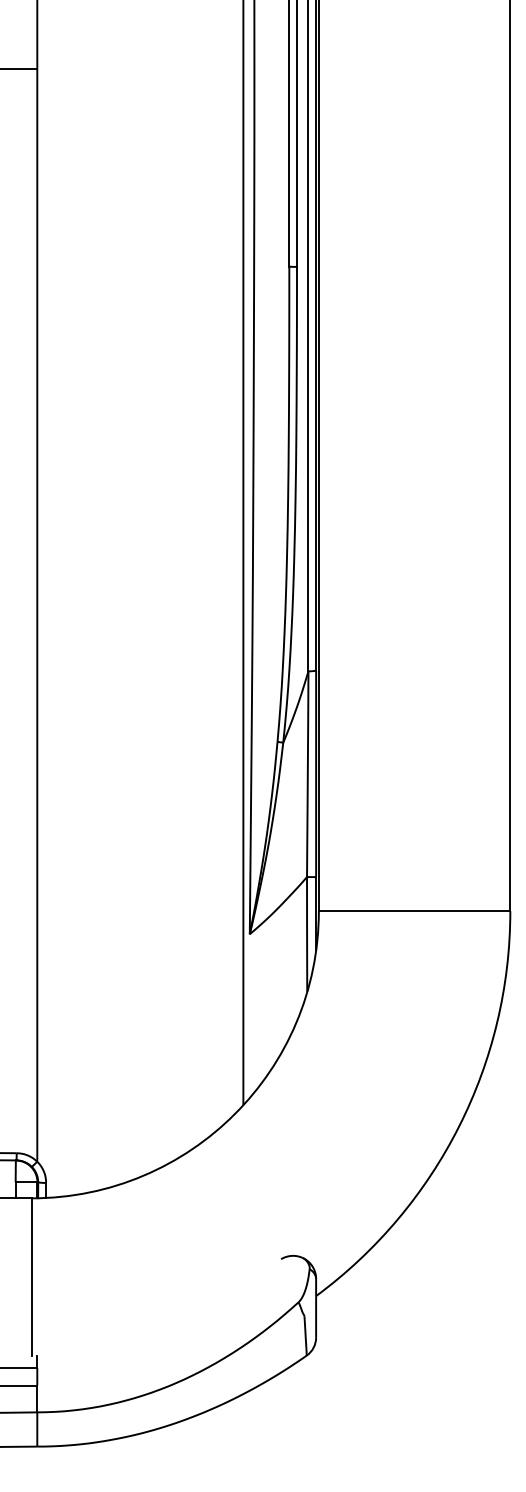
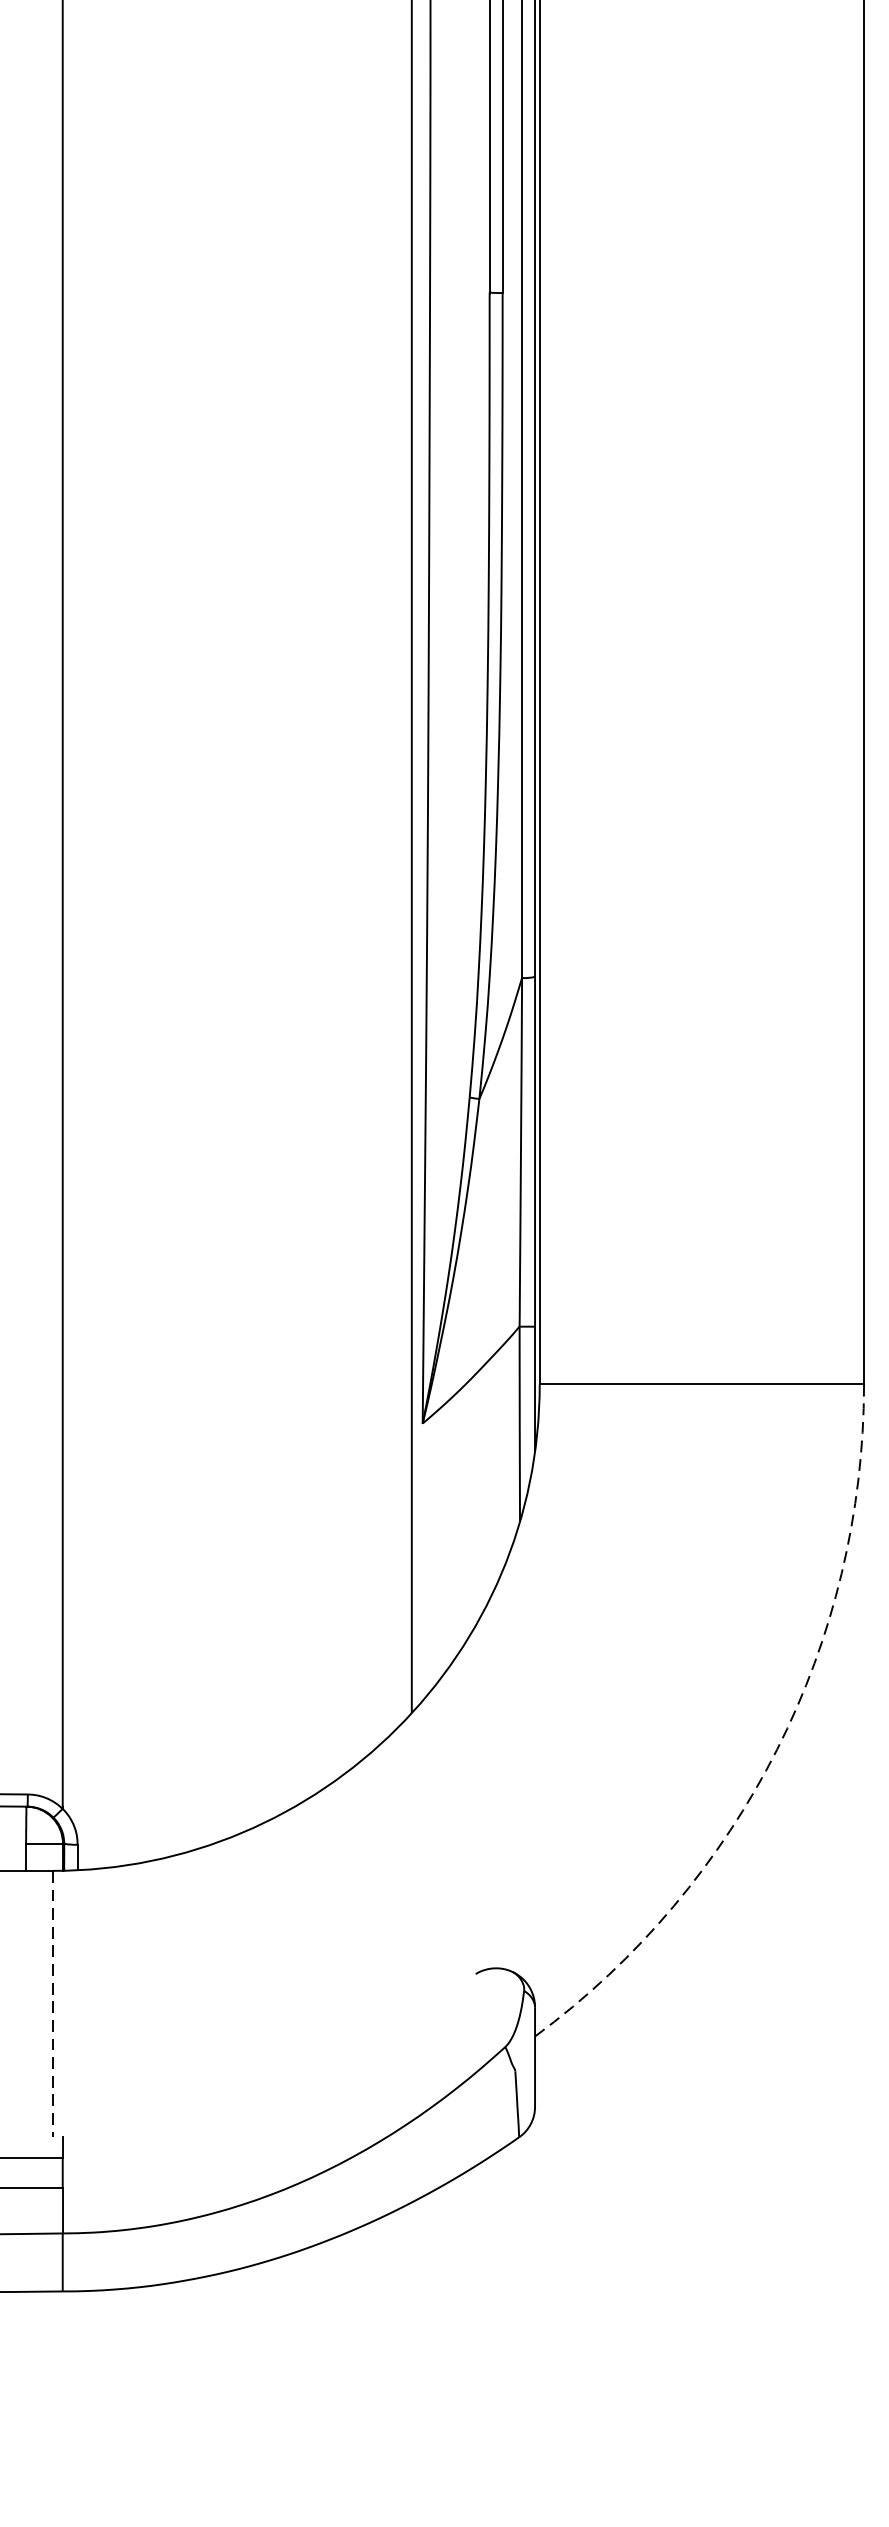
arc: (459, 1126) -> (777, 1749), solid -> dashed
line: (31, 1276) -> (52, 2003), solid -> dashed

